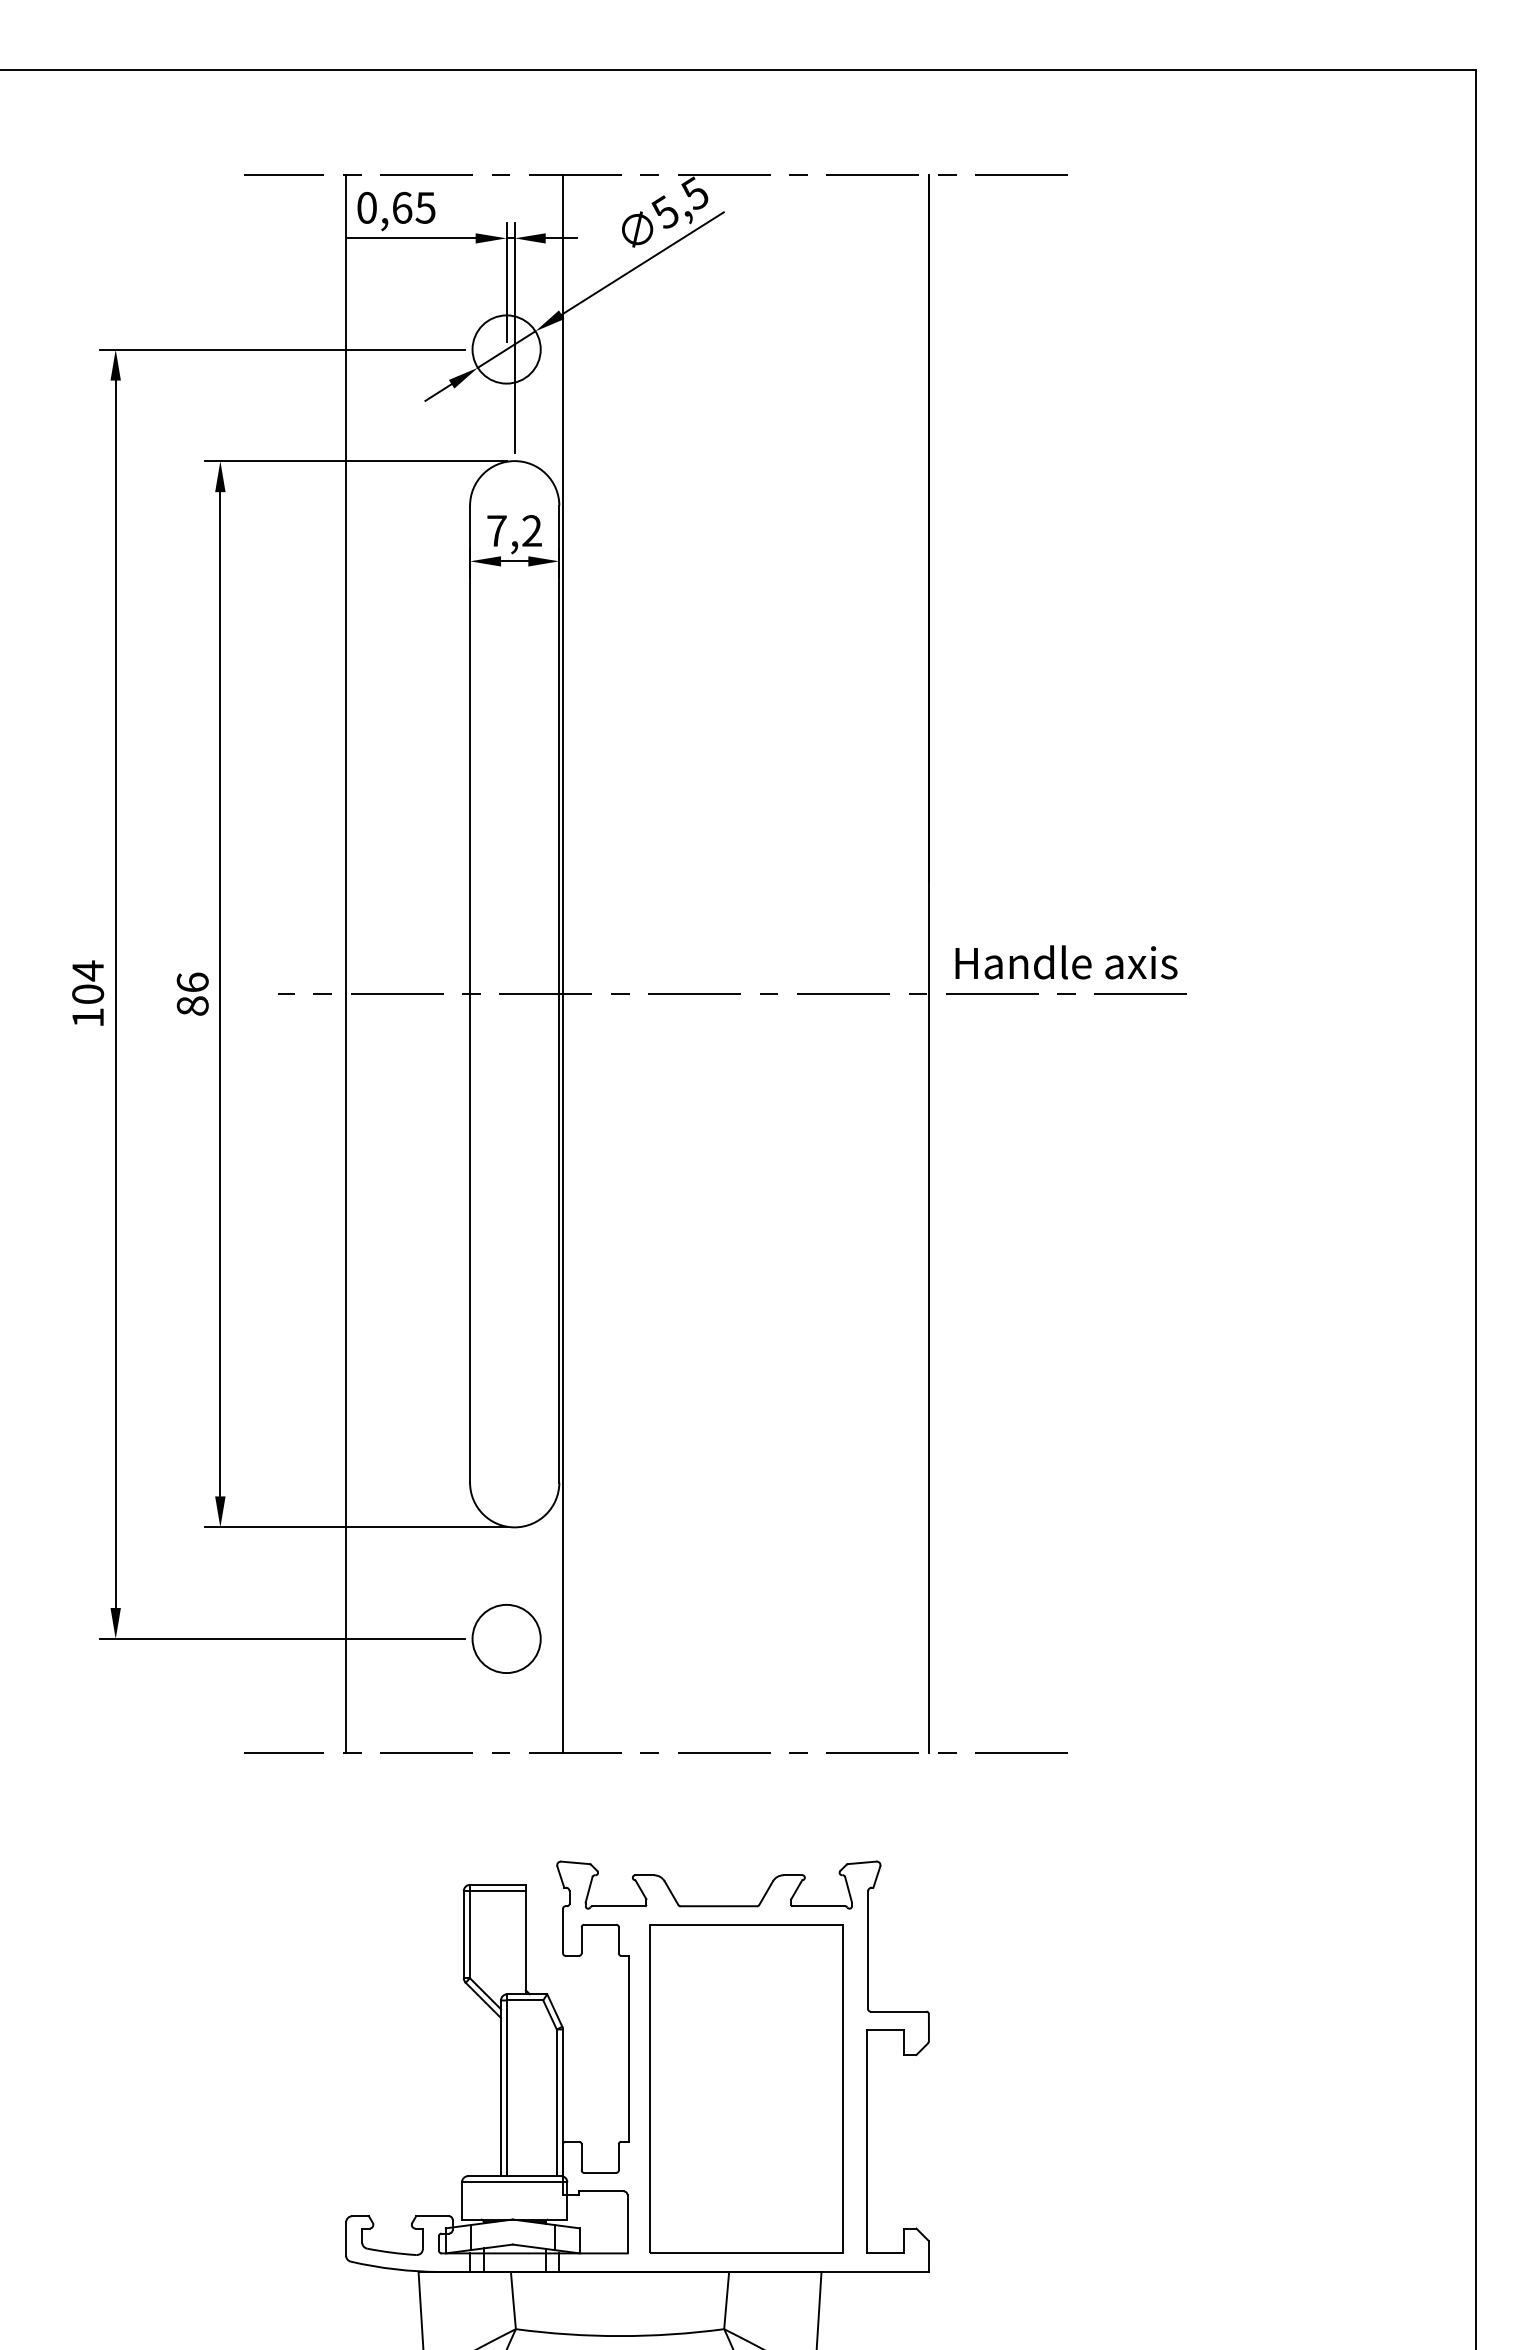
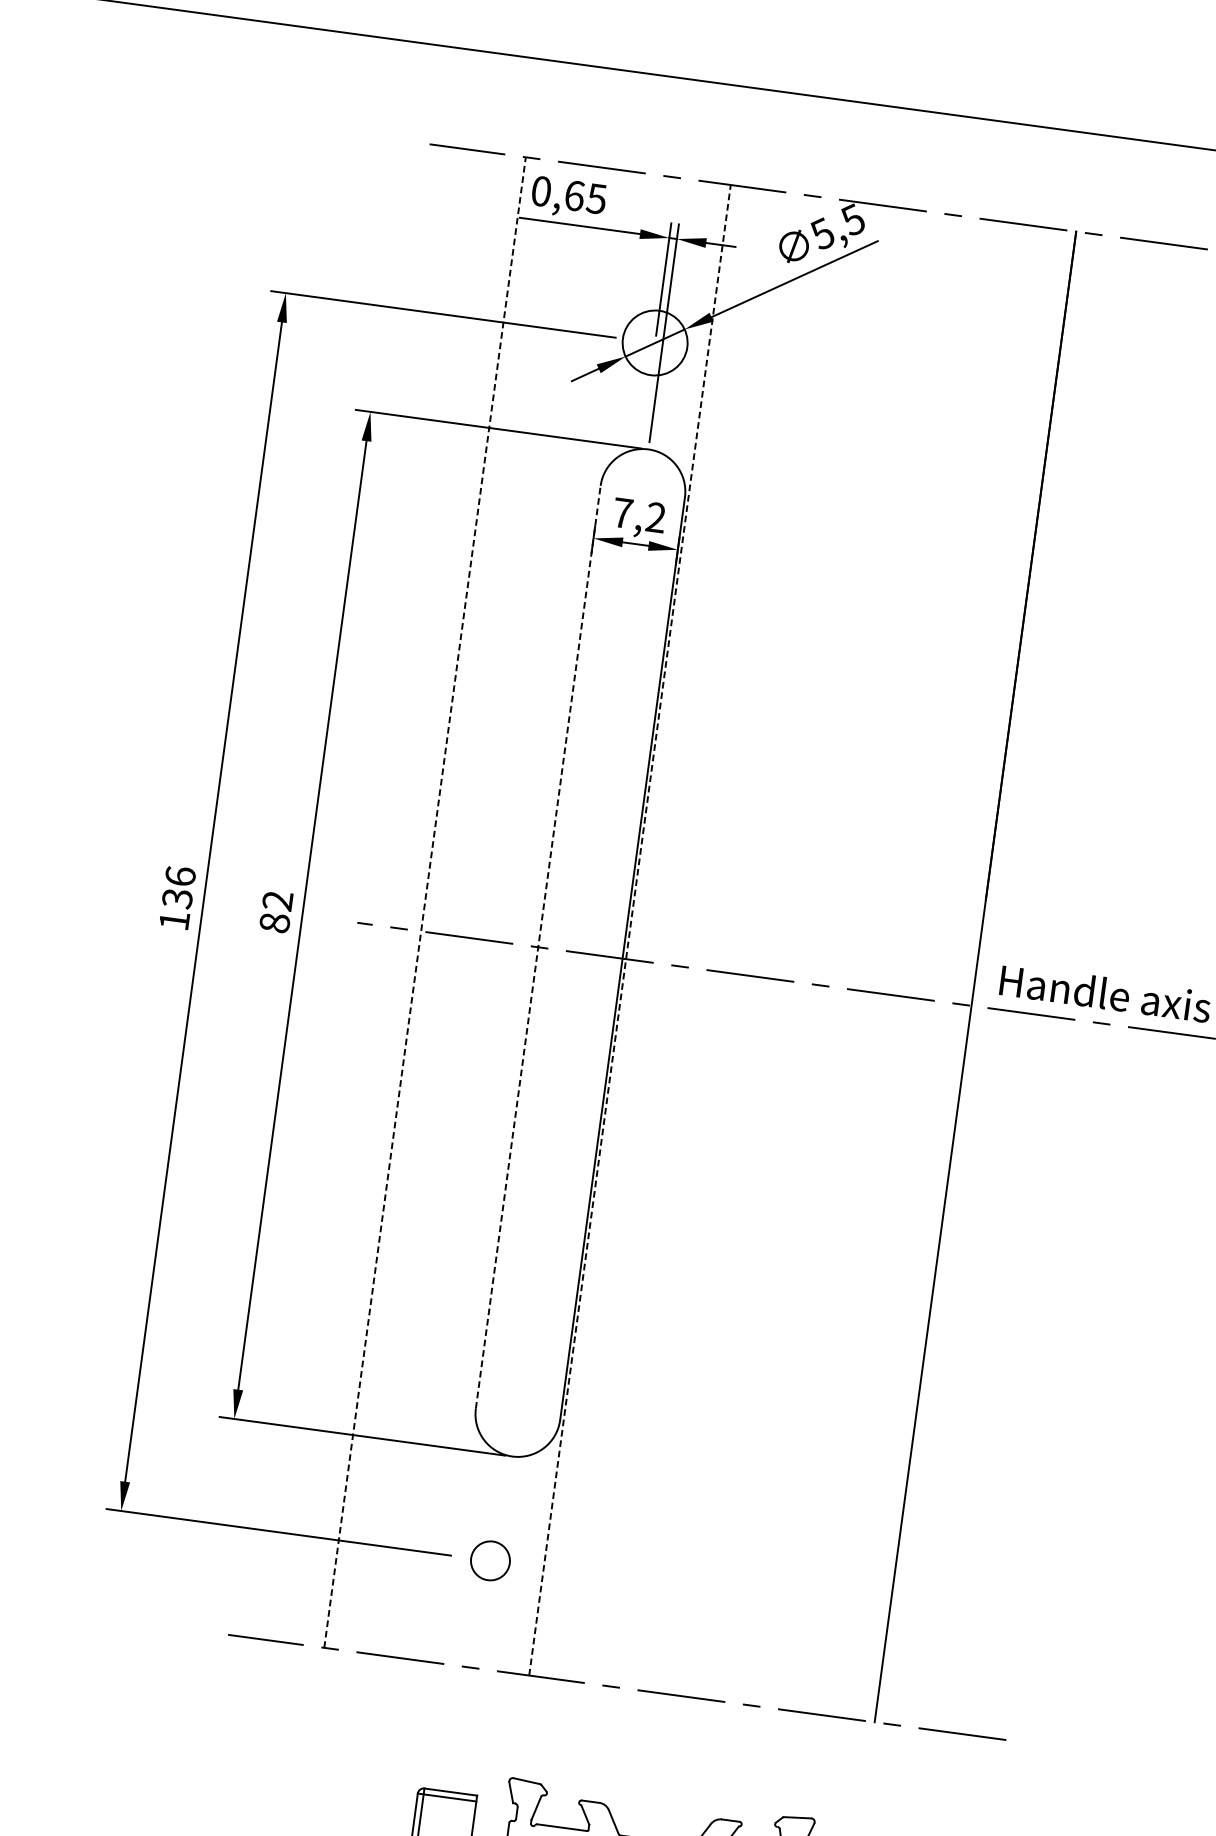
line: (346, 963) -> (425, 902), solid -> dashed
line: (563, 963) -> (630, 930), solid -> dashed
text: (88, 982) -> (179, 887), 104 -> 136
text: (192, 982) -> (277, 900), 86 -> 82
line: (470, 993) -> (538, 946), solid -> dashed
circle: (506, 1638) -> (490, 1560), size x0.6

